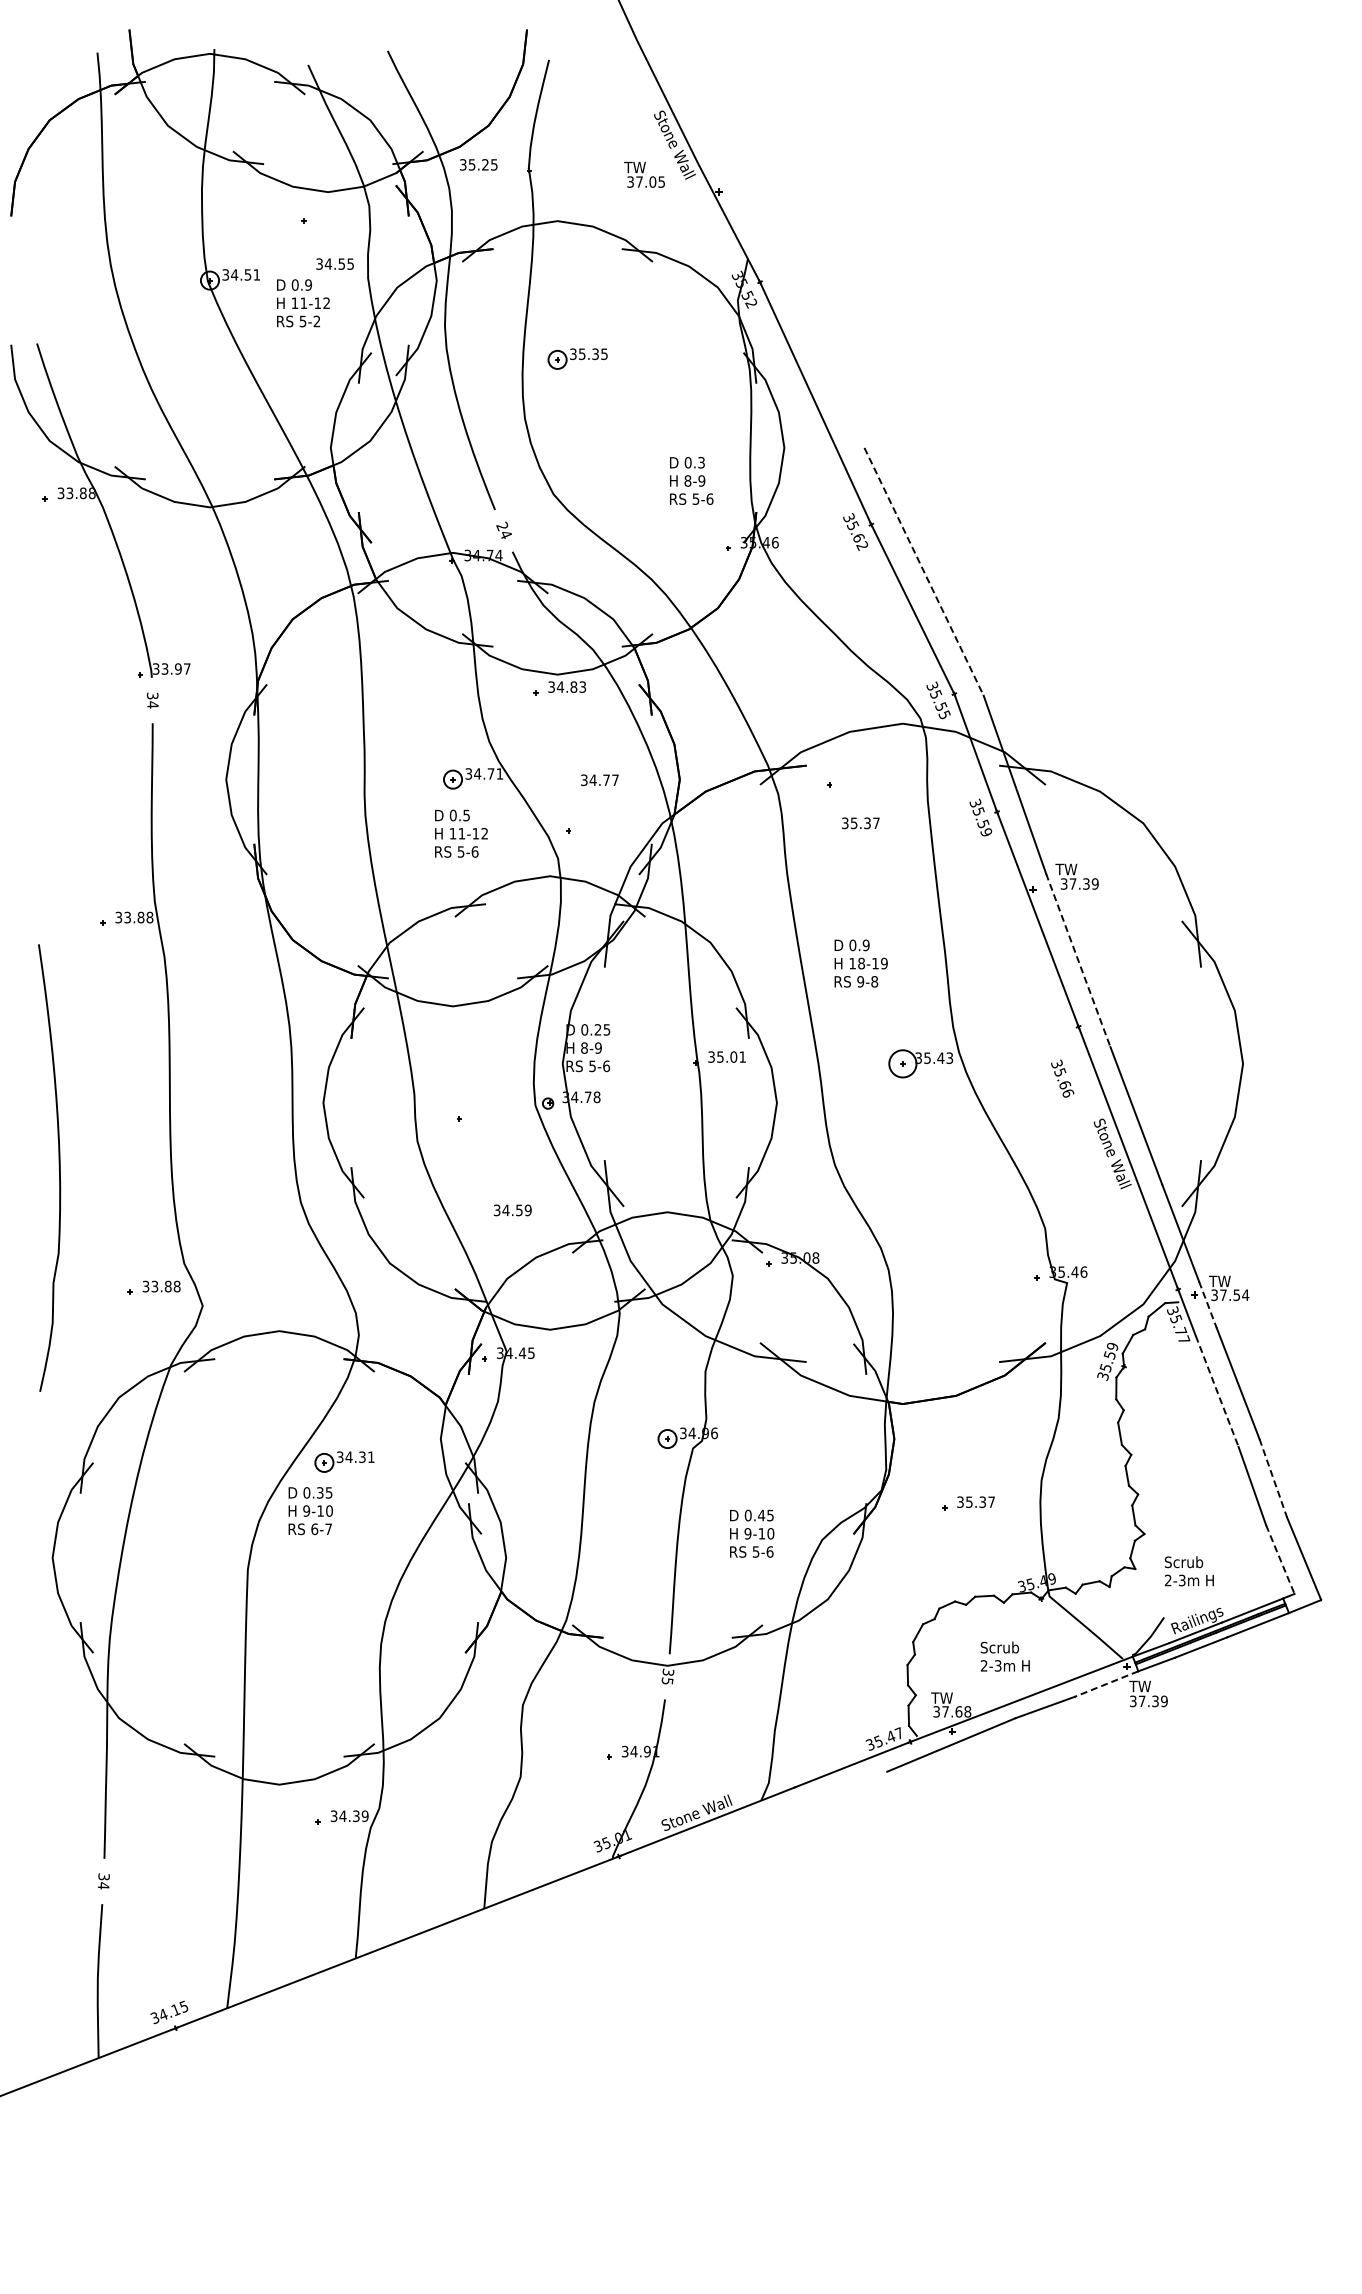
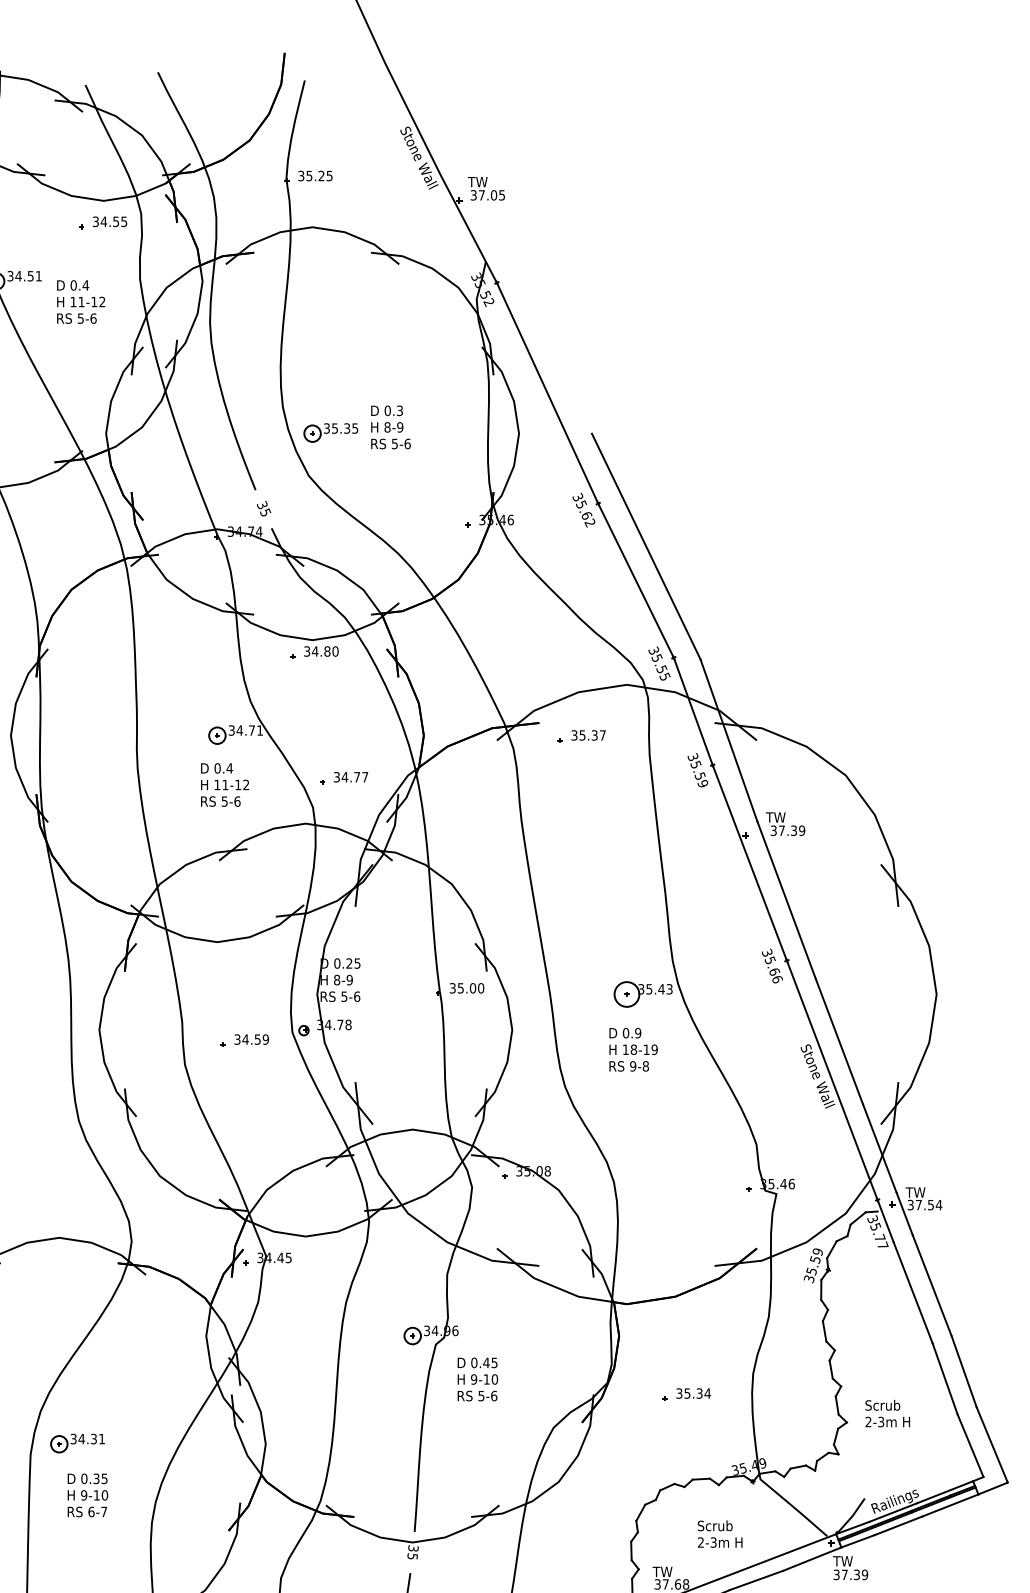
text: (478, 164) -> (315, 175), moved
text: (644, 174) -> (486, 188), moved
text: (334, 263) -> (109, 221), moved
text: (308, 284) -> (85, 284), 0.9 -> 0.4
text: (316, 321) -> (93, 318), 5-2 -> 5-6
part: (577, 358) -> (330, 432), moved
text: (691, 480) -> (390, 426), moved
text: (503, 529) -> (263, 507), 24 -> 35
line: (924, 571) -> (646, 546), dashed -> solid
text: (582, 686) -> (335, 650), 34.83 -> 34.80
text: (599, 780) -> (350, 777), moved
text: (466, 815) -> (229, 768), 0.5 -> 0.4
text: (860, 823) -> (588, 735), moved
line: (1078, 960) -> (786, 900), dashed -> solid
text: (860, 963) -> (632, 1049), moved
text: (742, 1056) -> (480, 987), 35.01 -> 35.00
text: (1062, 1078) -> (772, 965), moved
text: (512, 1210) -> (251, 1039), moved
line: (1207, 1304) -> (904, 1213), dashed -> solid
line: (1217, 1391) -> (913, 1292), dashed -> solid
part: (344, 1461) -> (77, 1442), moved
line: (1273, 1478) -> (964, 1371), dashed -> solid
text: (991, 1501) -> (707, 1392), 35.37 -> 35.34
text: (310, 1511) -> (87, 1495), moved
text: (752, 1533) -> (478, 1379), moved
line: (1280, 1560) -> (970, 1446), dashed -> solid
text: (1188, 1571) -> (886, 1413), moved
line: (1105, 1684) -> (811, 1559), dashed -> solid

